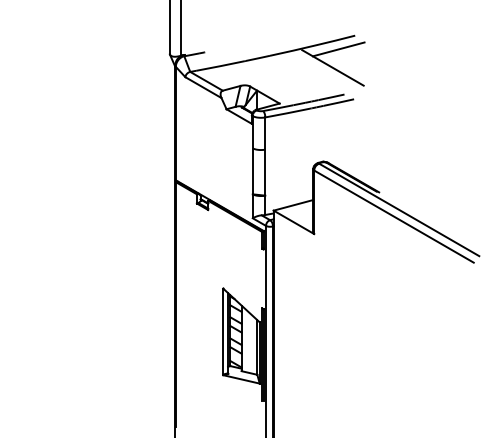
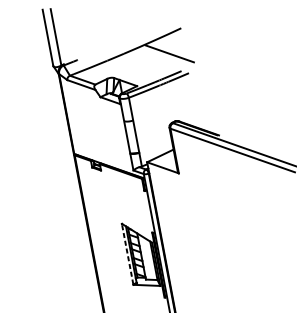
line: (338, 49) -> (171, 40), removed
line: (223, 331) -> (127, 254), solid -> dashed

